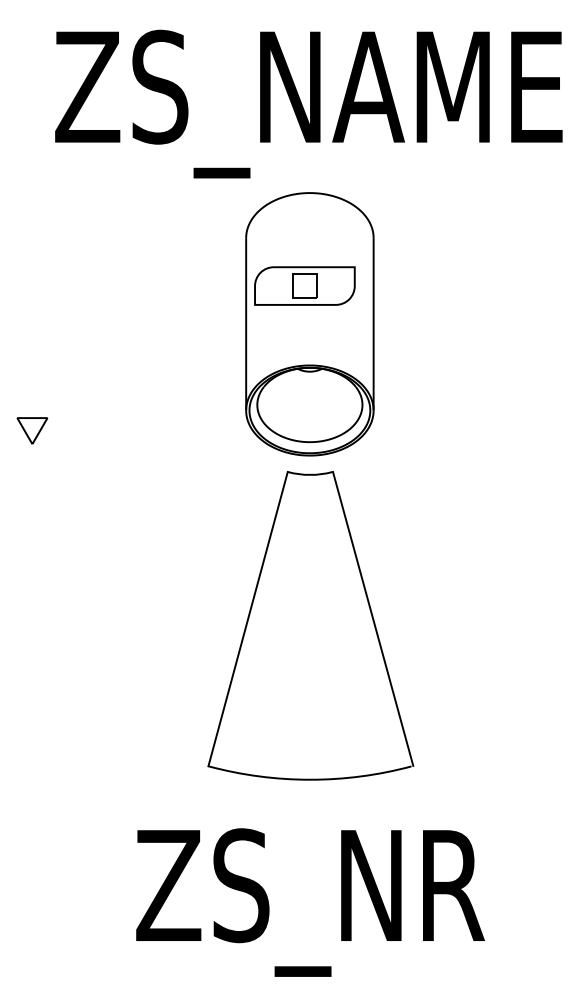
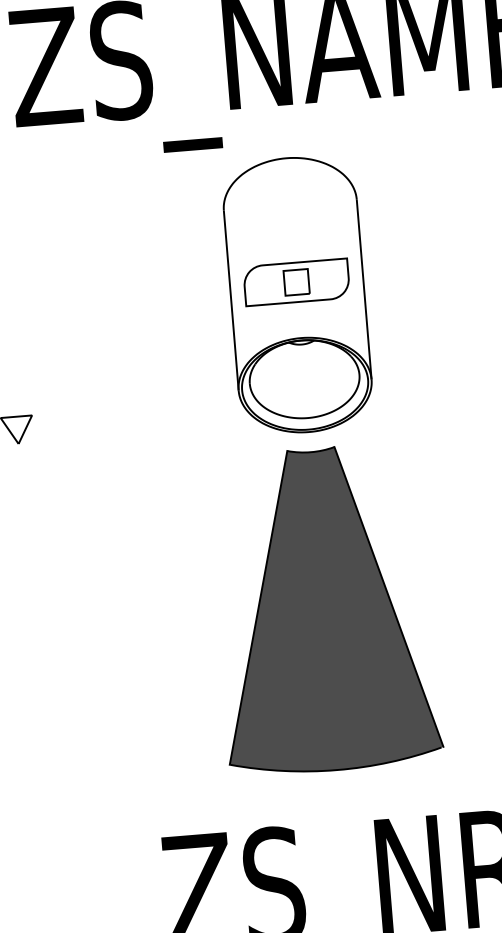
part: (304, 285) -> (296, 281), moved
fill: (310, 625) -> (324, 609), added

